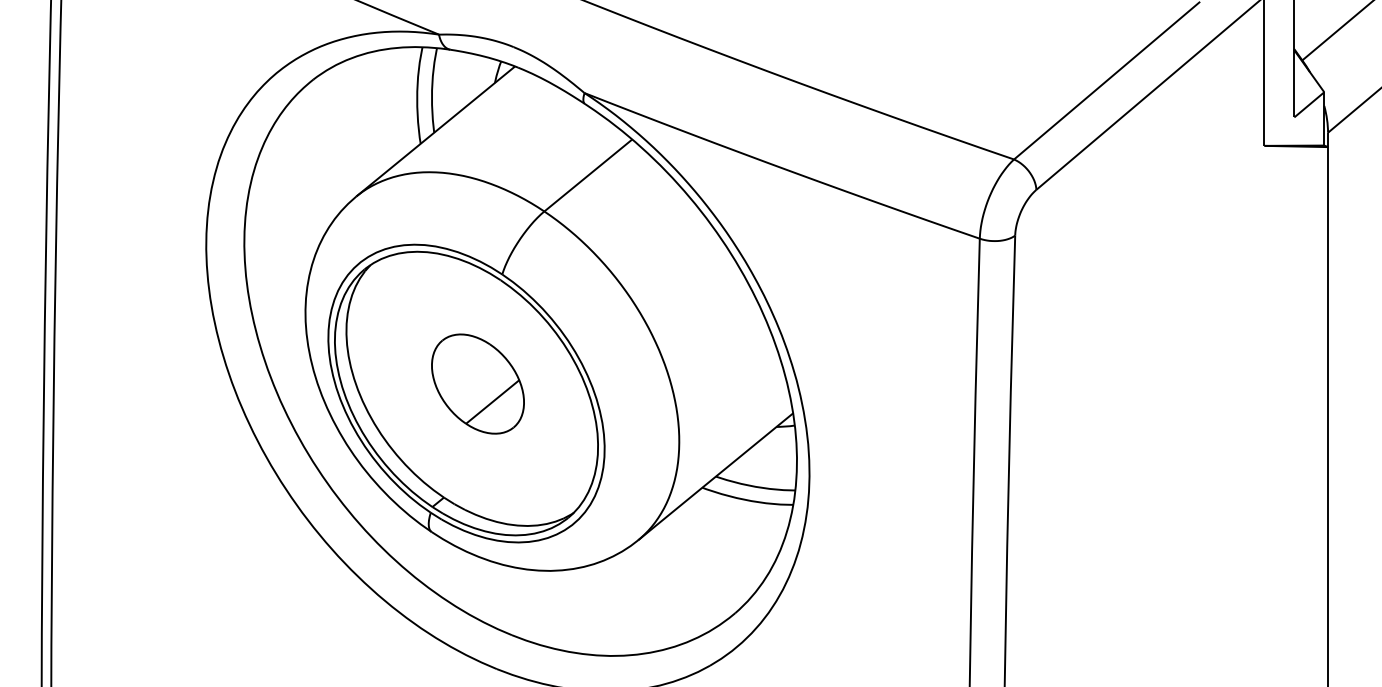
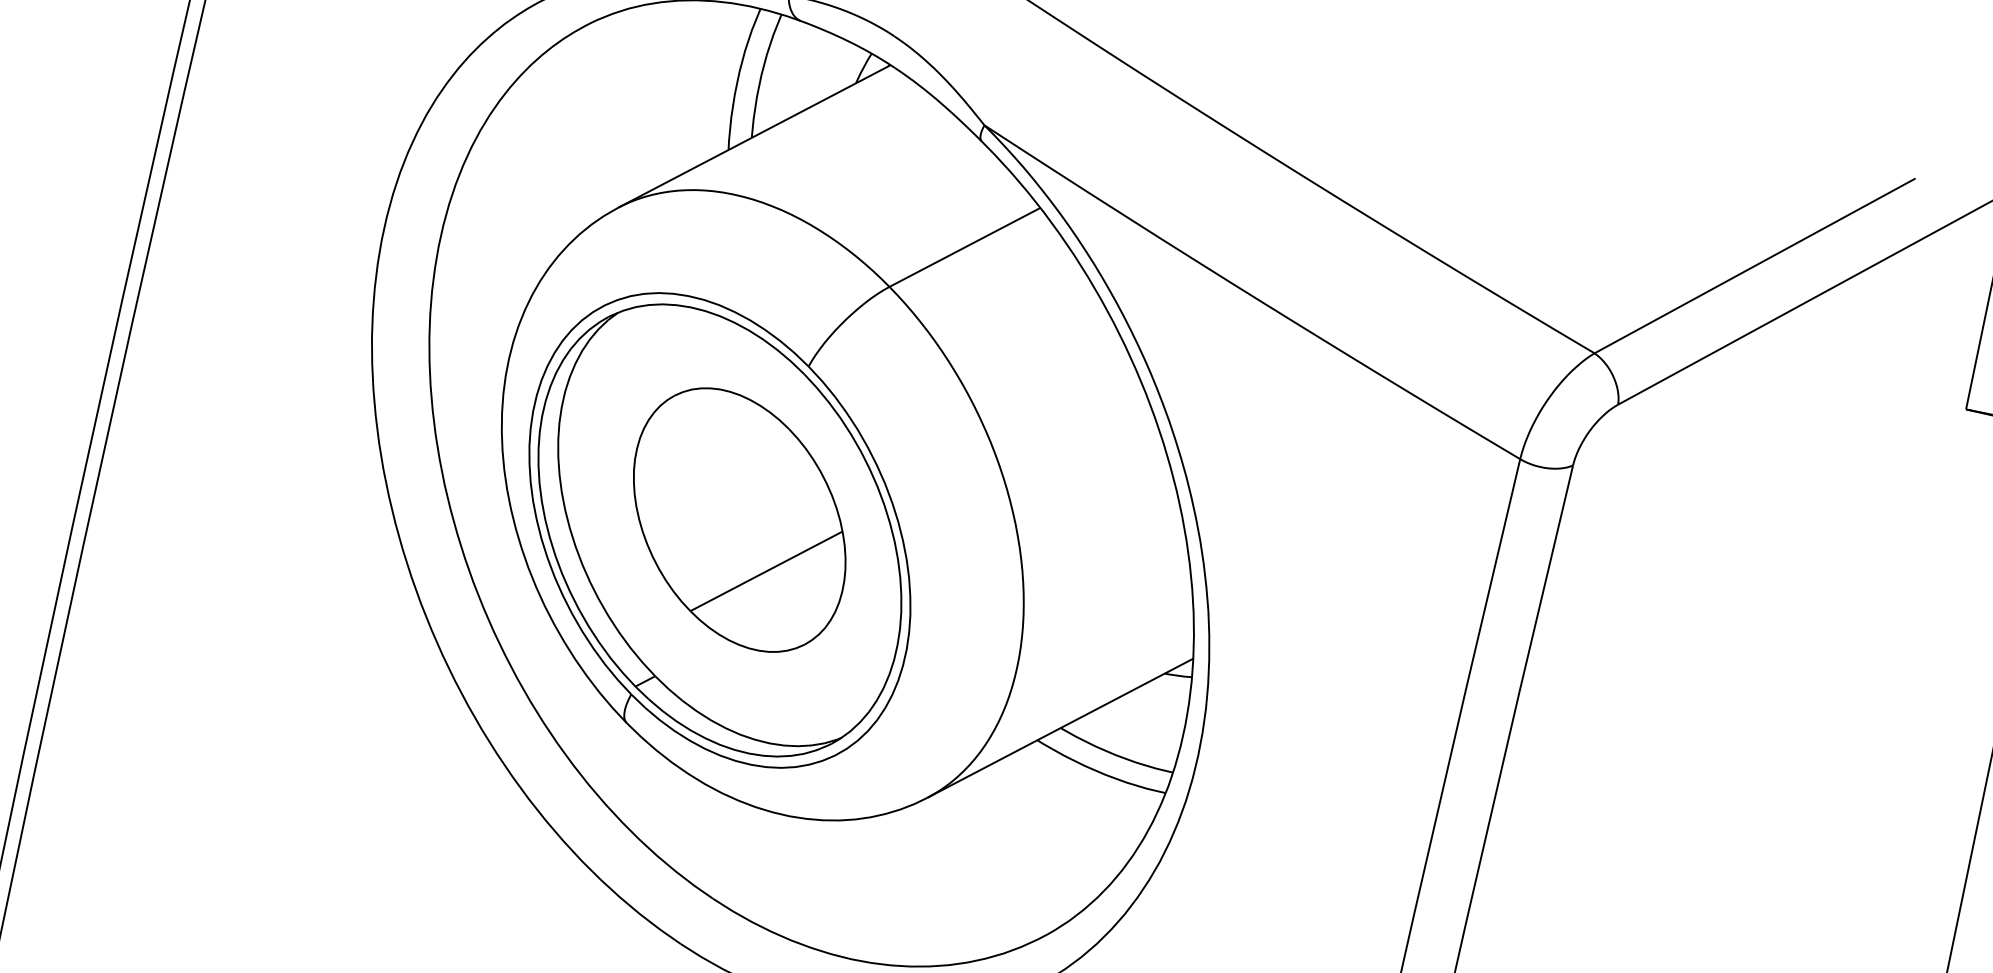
part: (477, 383) -> (739, 518), size x1.67

